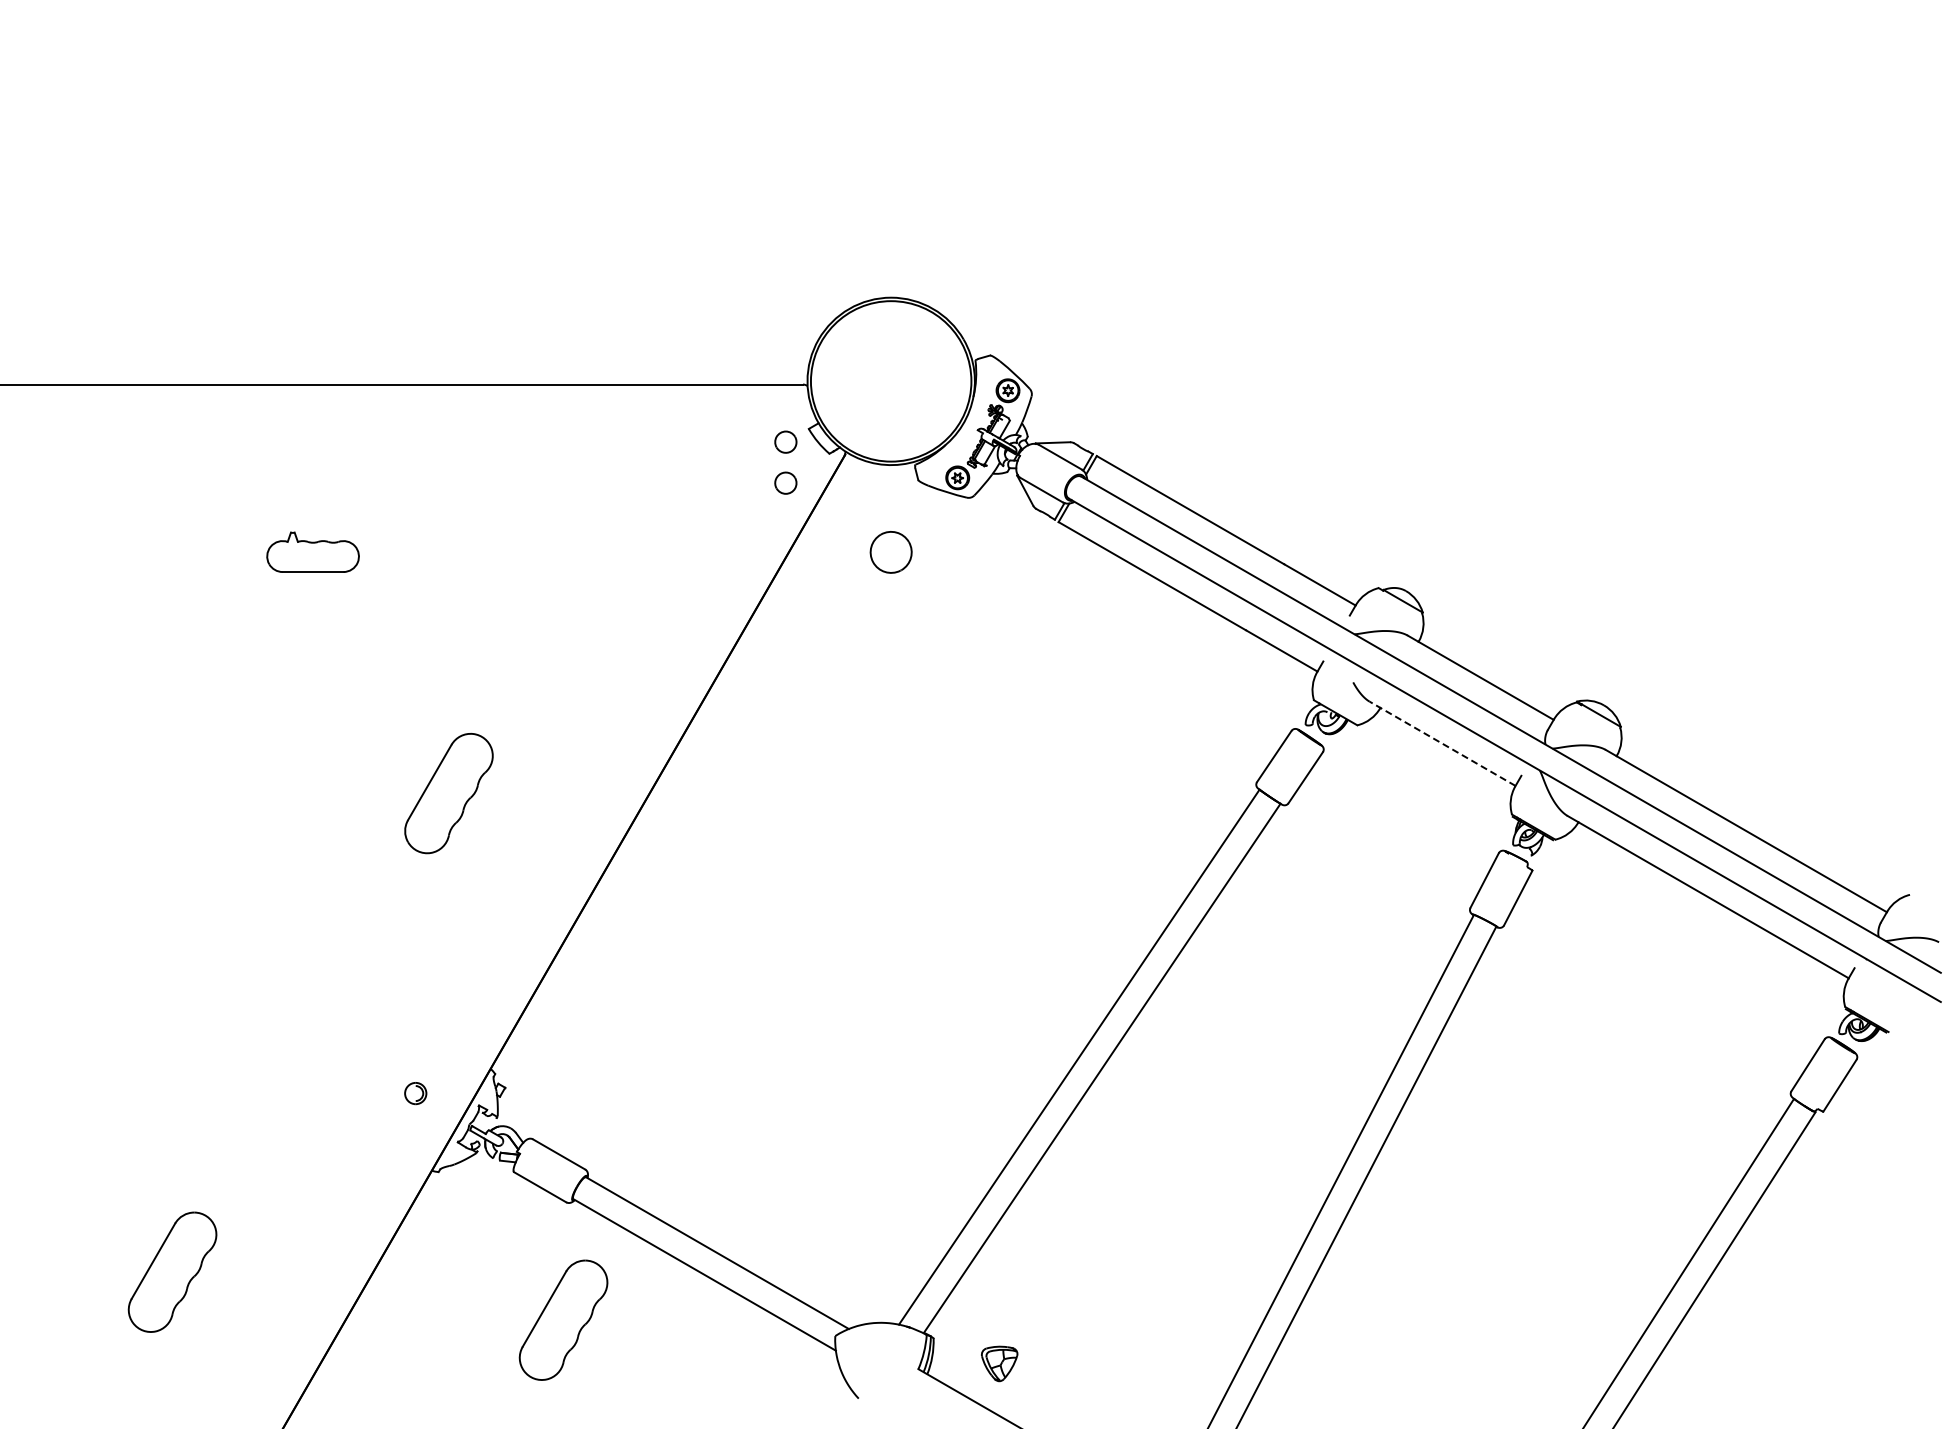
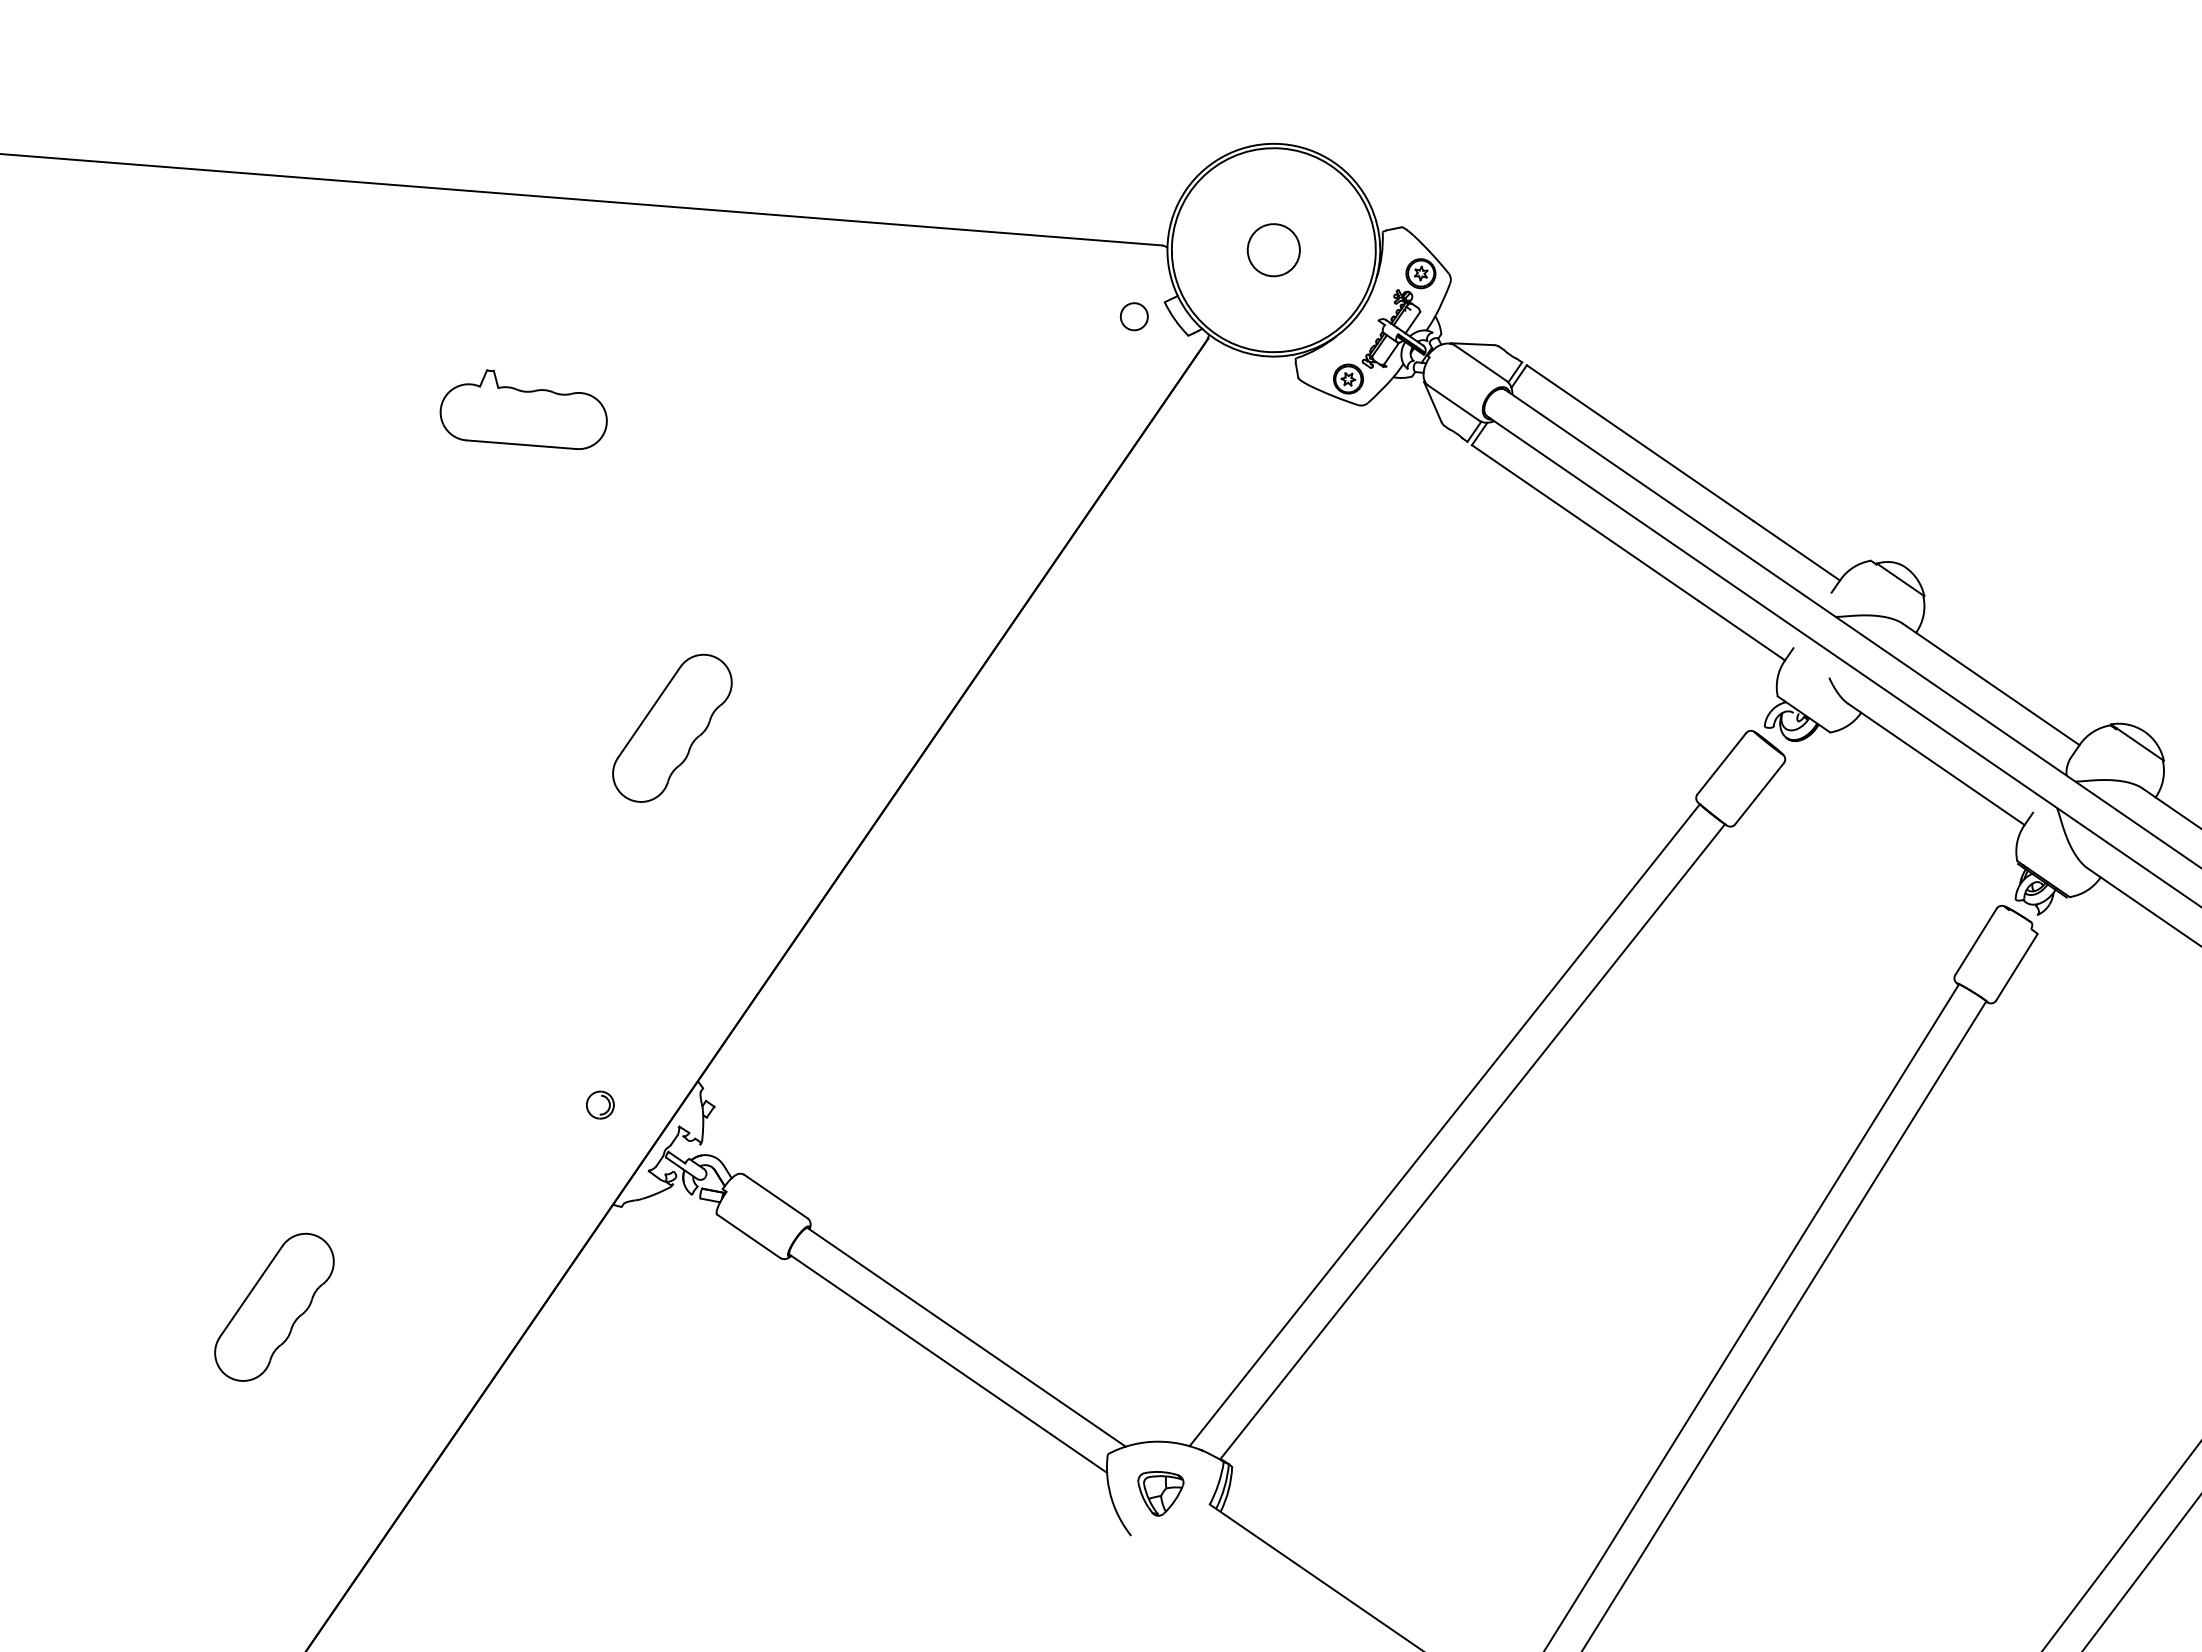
part: (785, 482) -> (1129, 367), removed
part: (312, 552) -> (523, 409), size x1.43
part: (890, 552) -> (1272, 250), moved
line: (1442, 743) -> (1936, 764), dashed -> solid
part: (563, 1319) -> (765, 1406), removed
part: (999, 1363) -> (1159, 1493), moved

